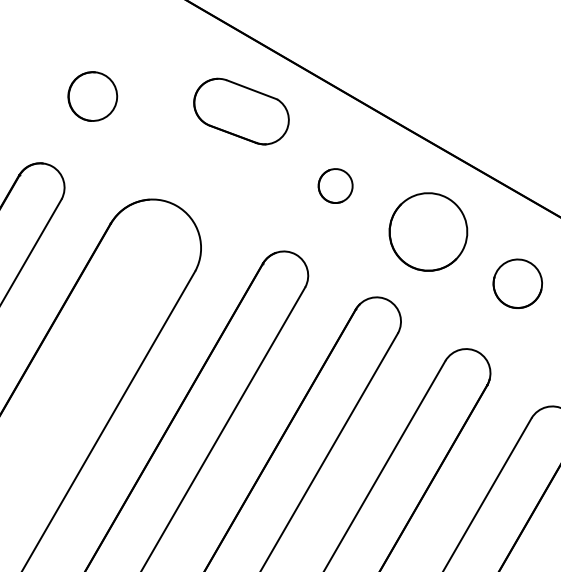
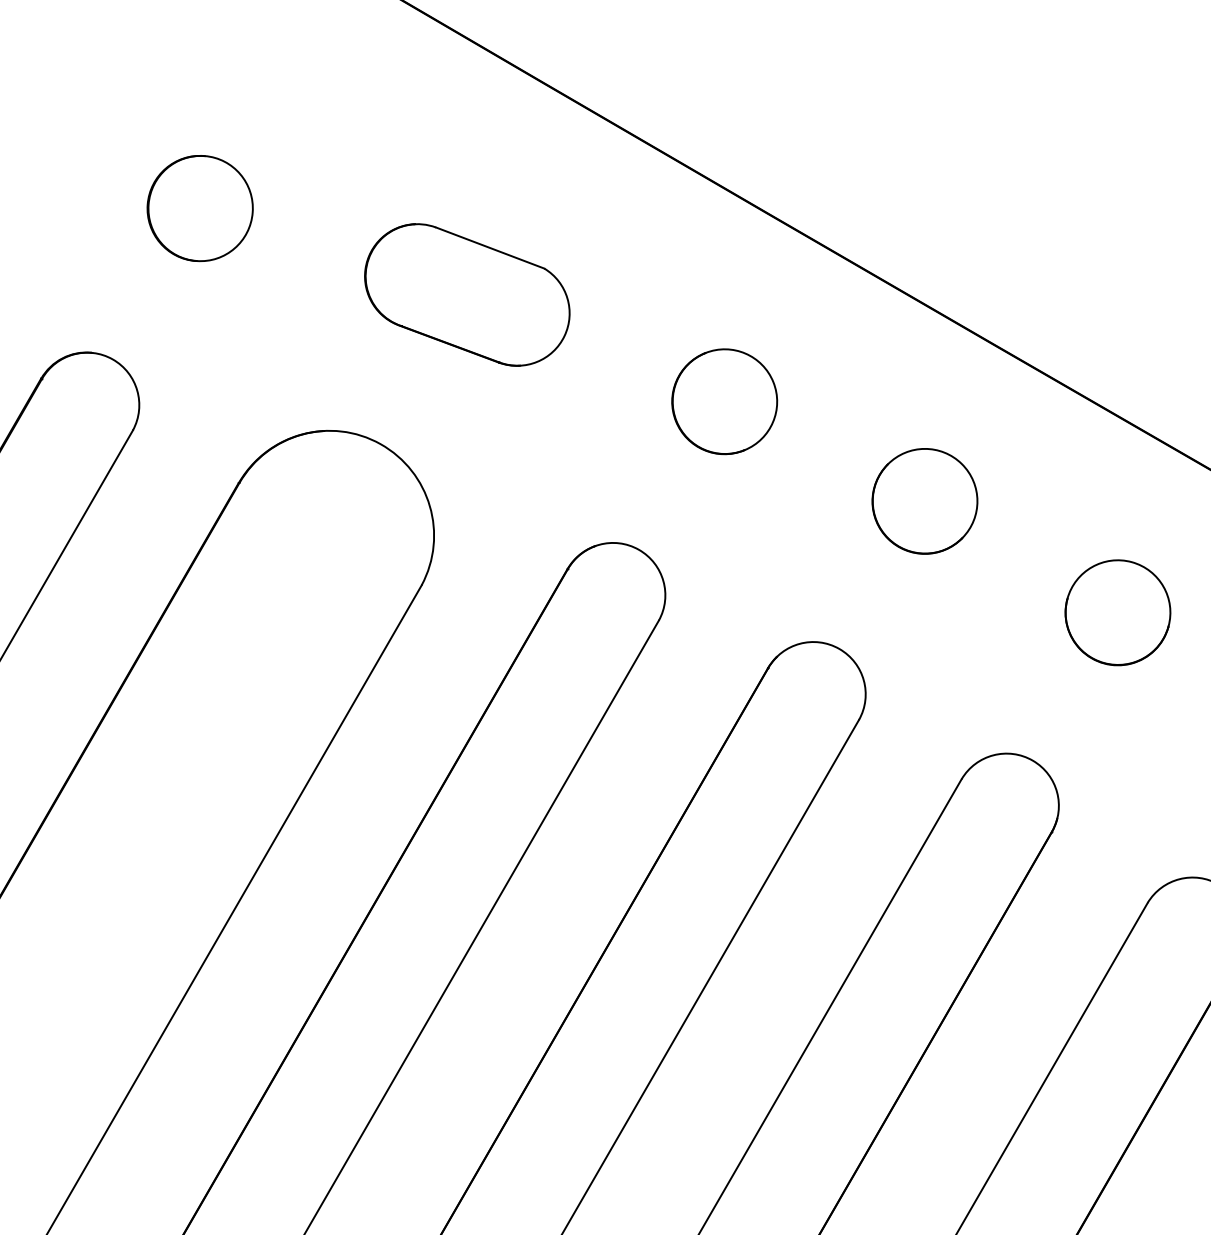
part: (241, 111) -> (467, 294), moved
part: (335, 185) -> (724, 400), size x1.43
part: (428, 232) -> (925, 501), size x0.62

